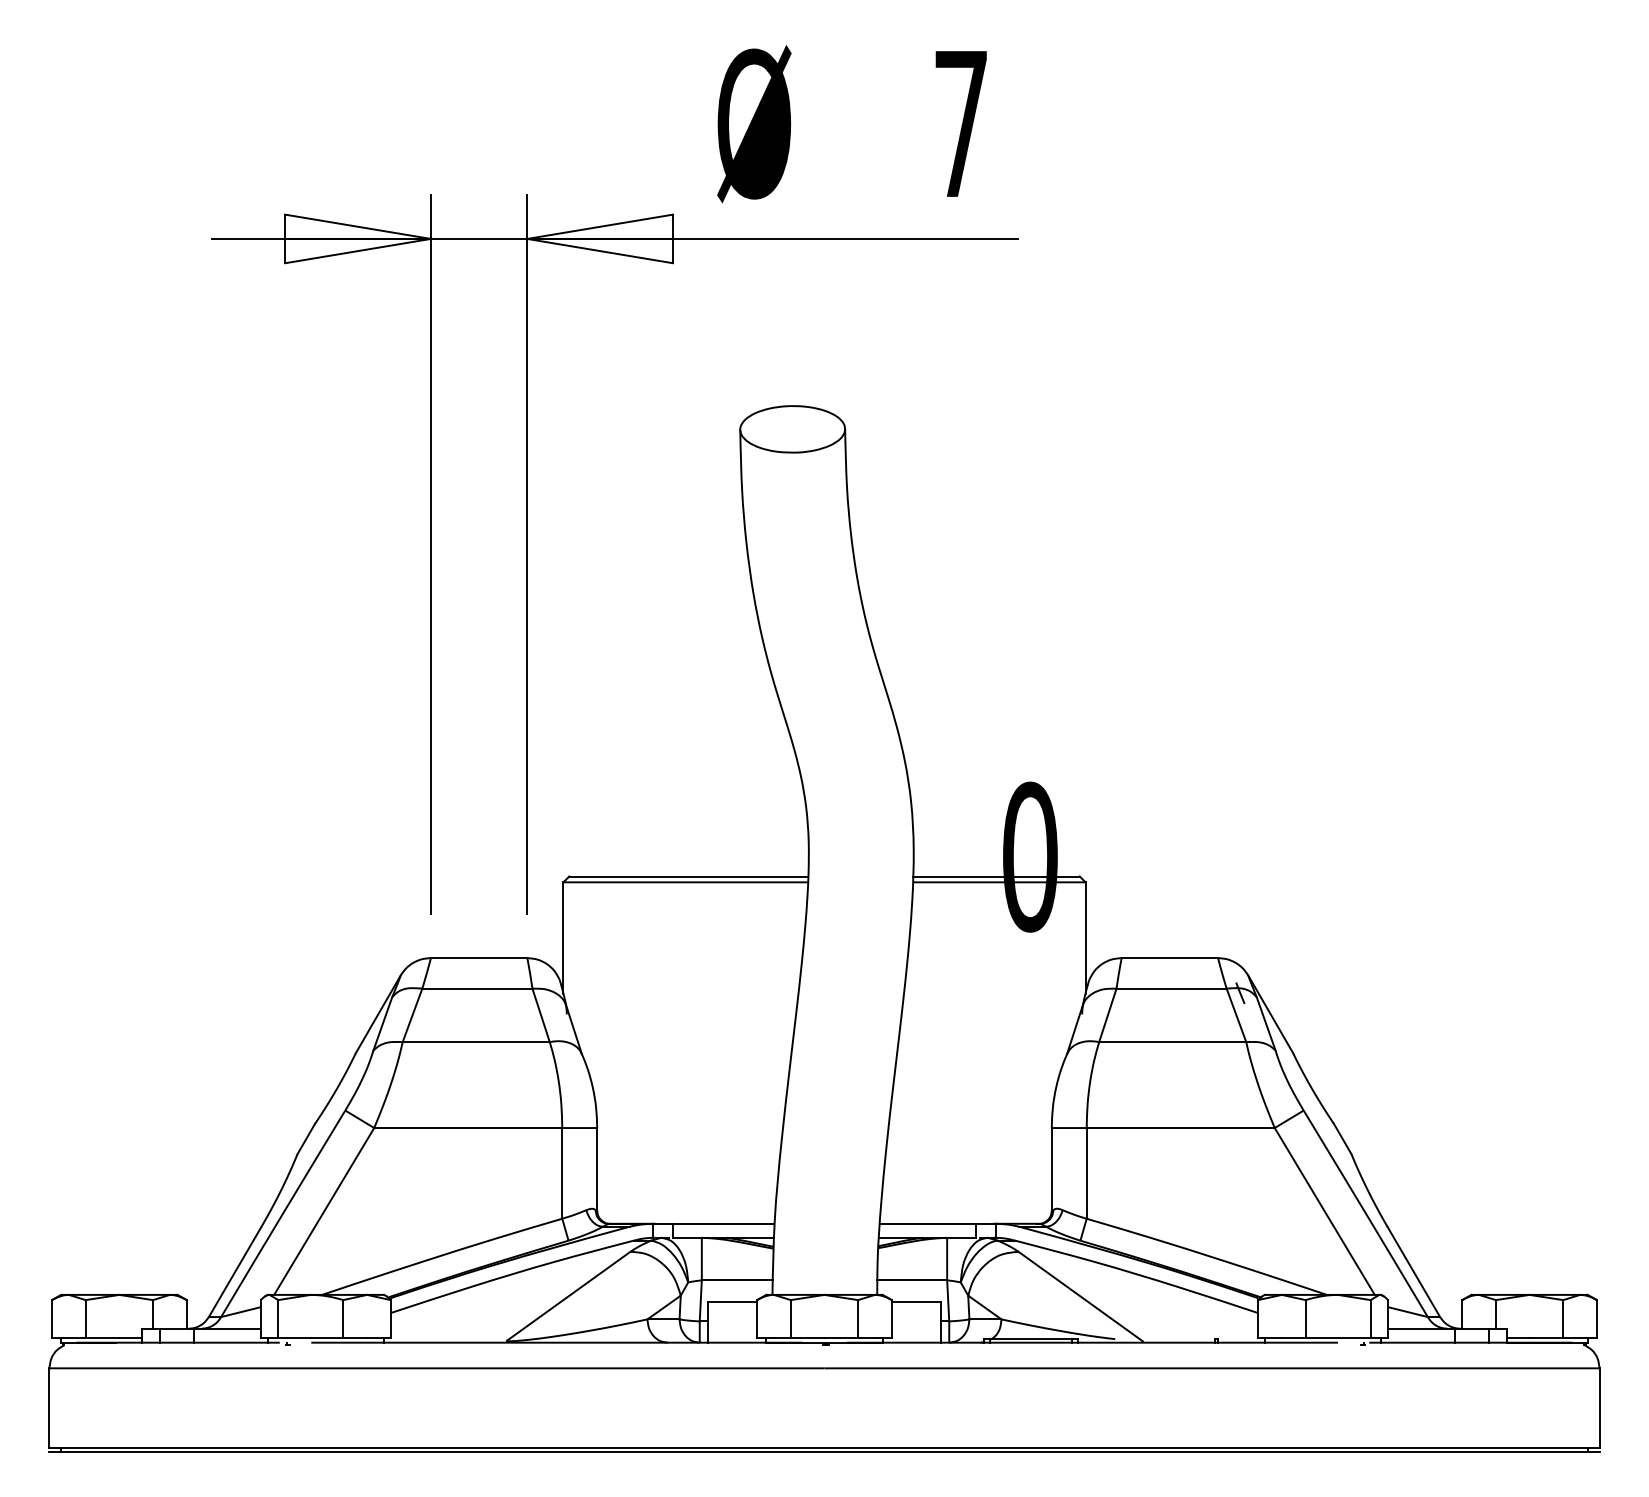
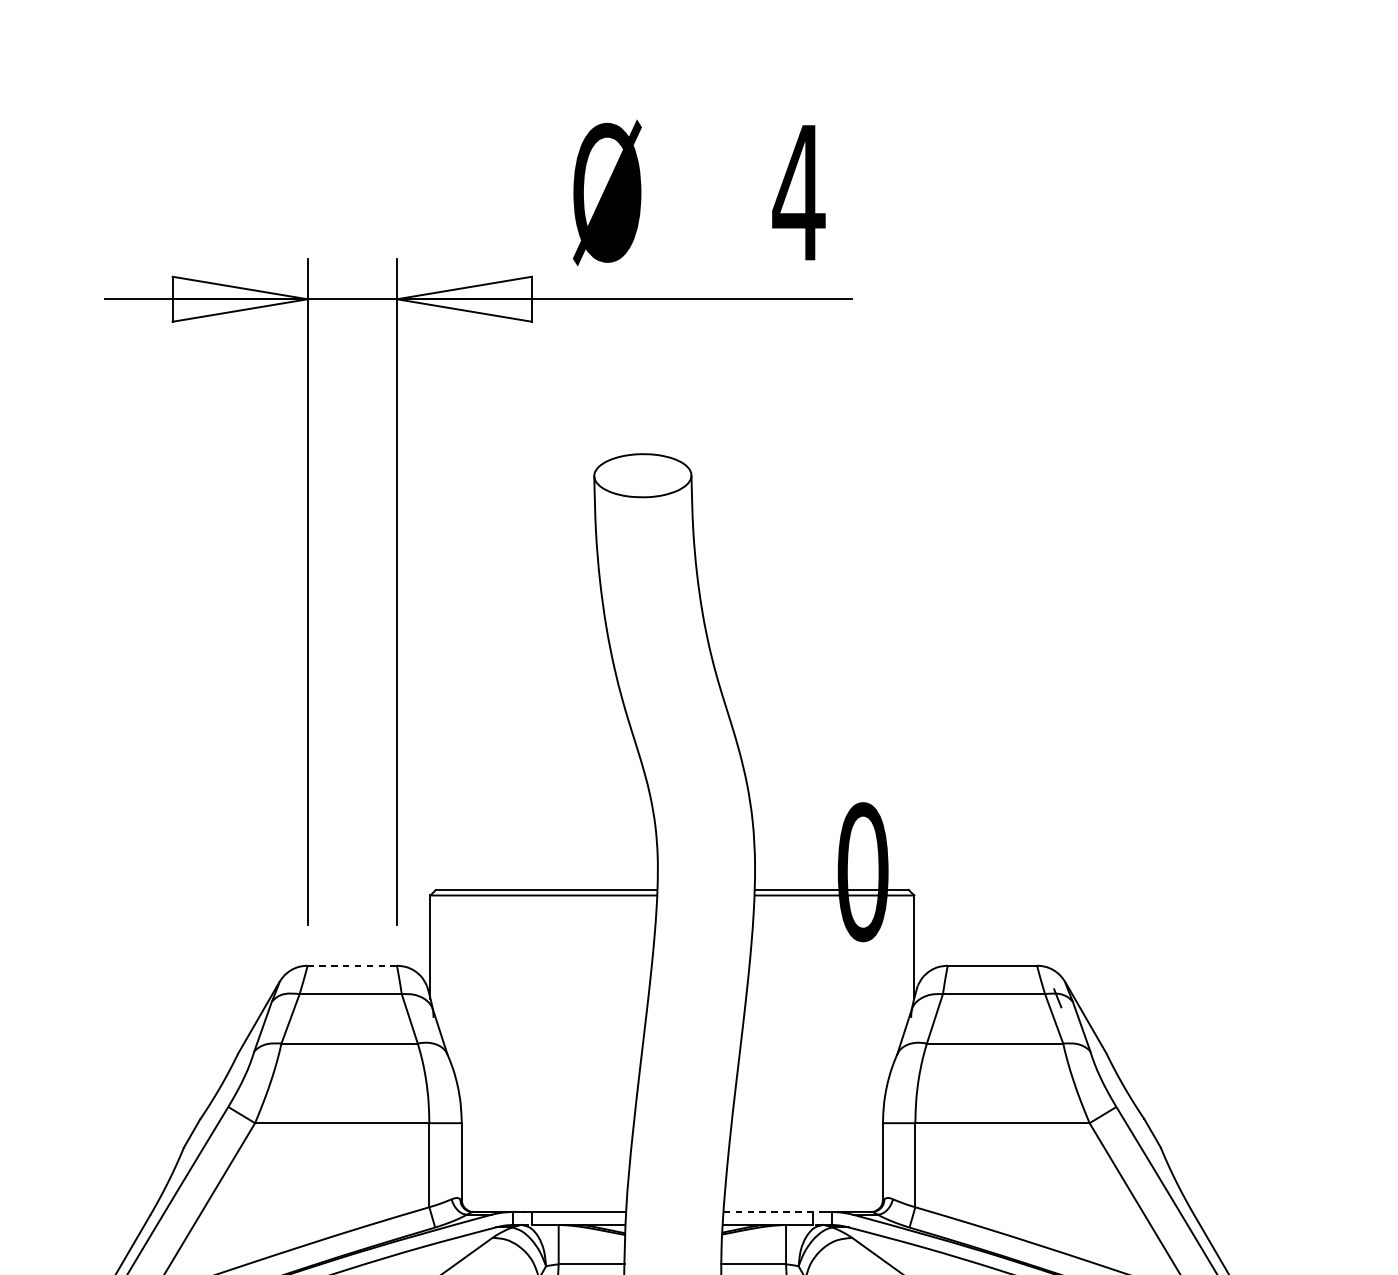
text: (960, 123) -> (798, 192), 7 -> 4
line: (478, 958) -> (351, 966), solid -> dashed
line: (932, 1223) -> (772, 1211), solid -> dashed

